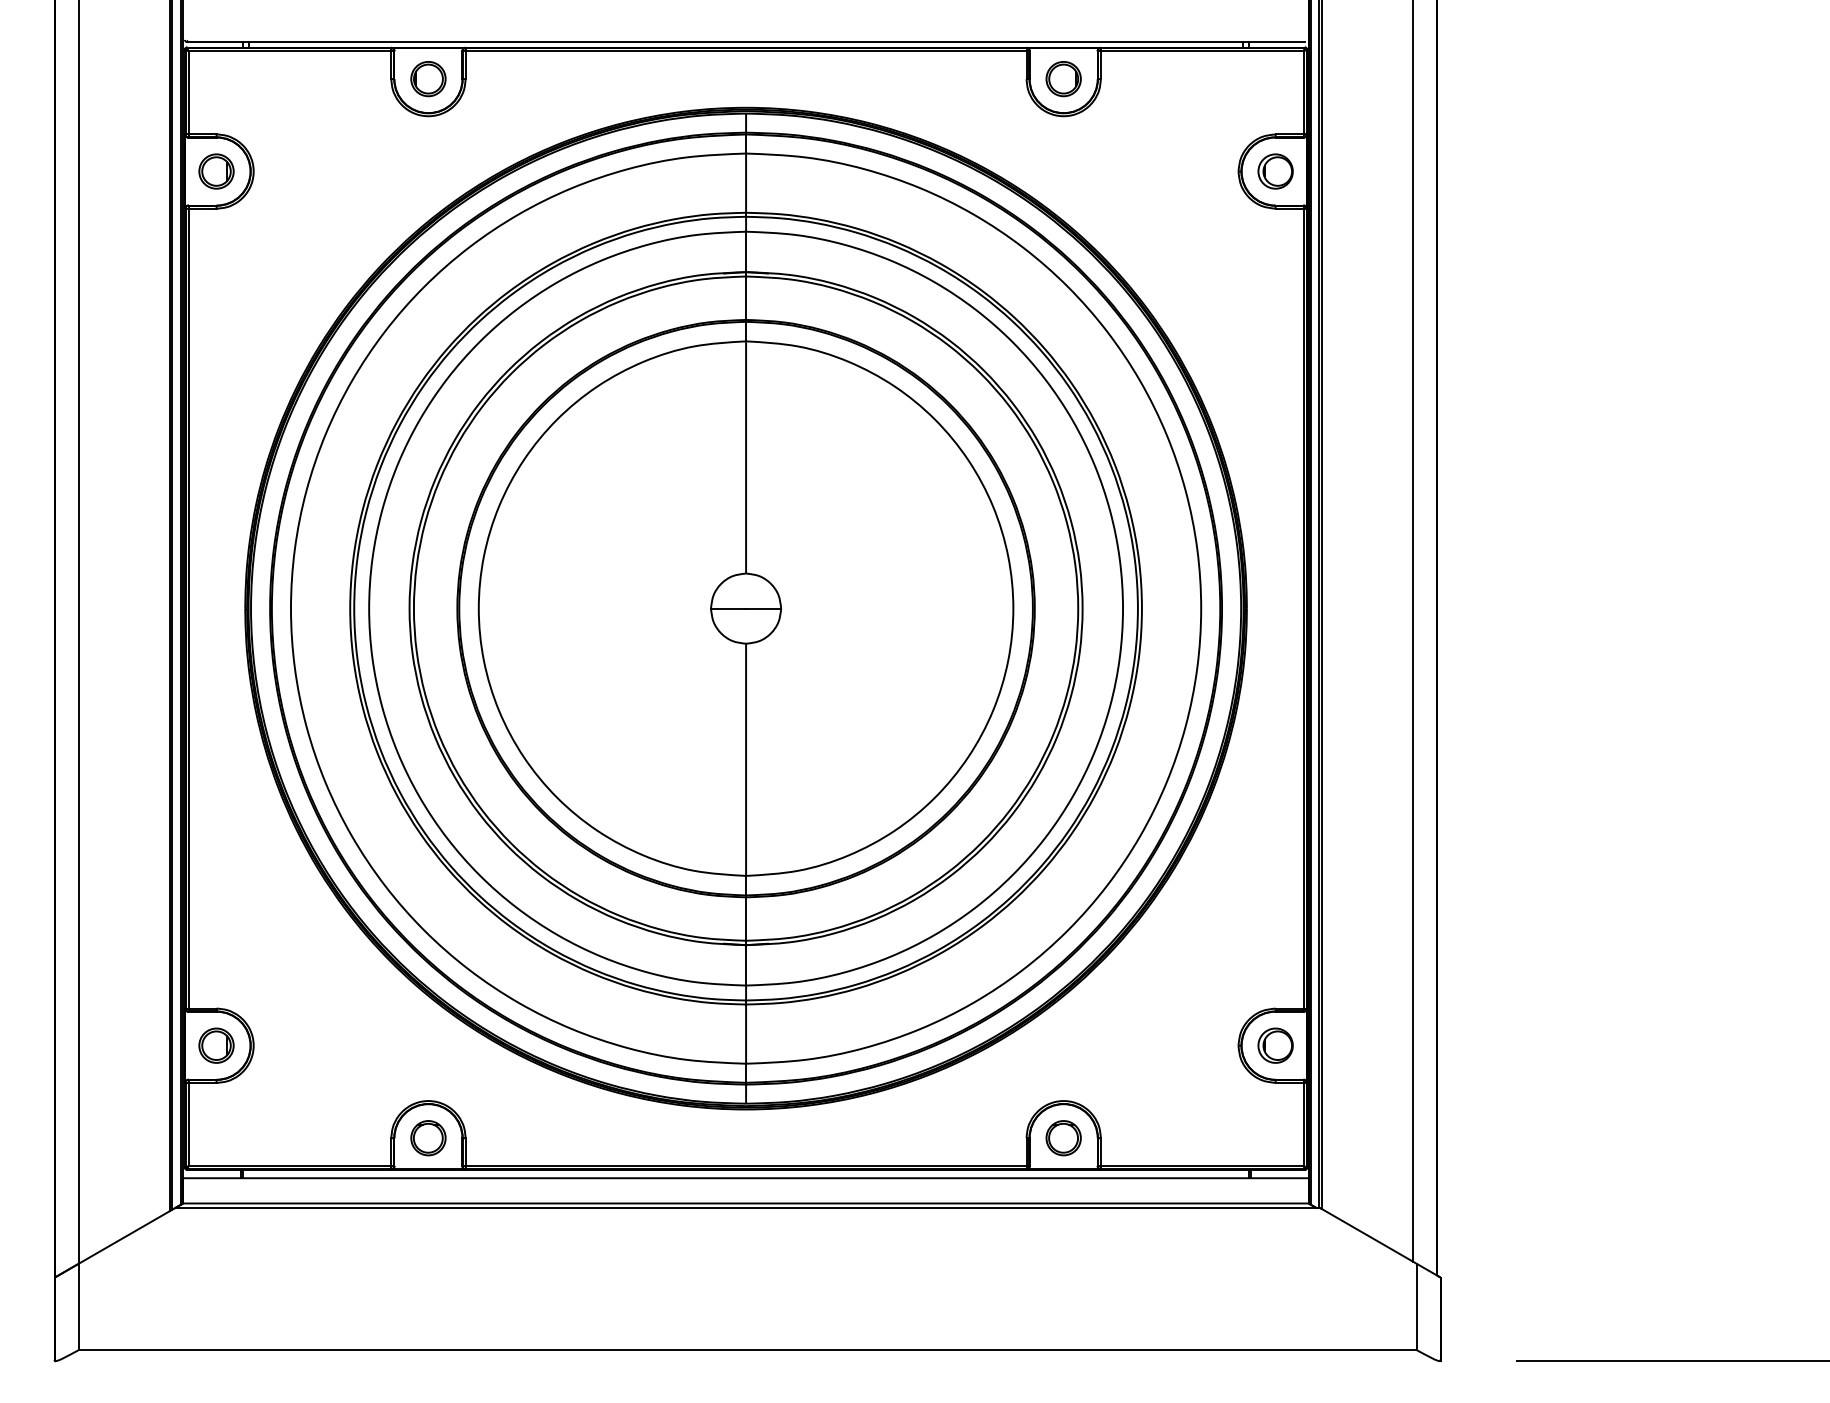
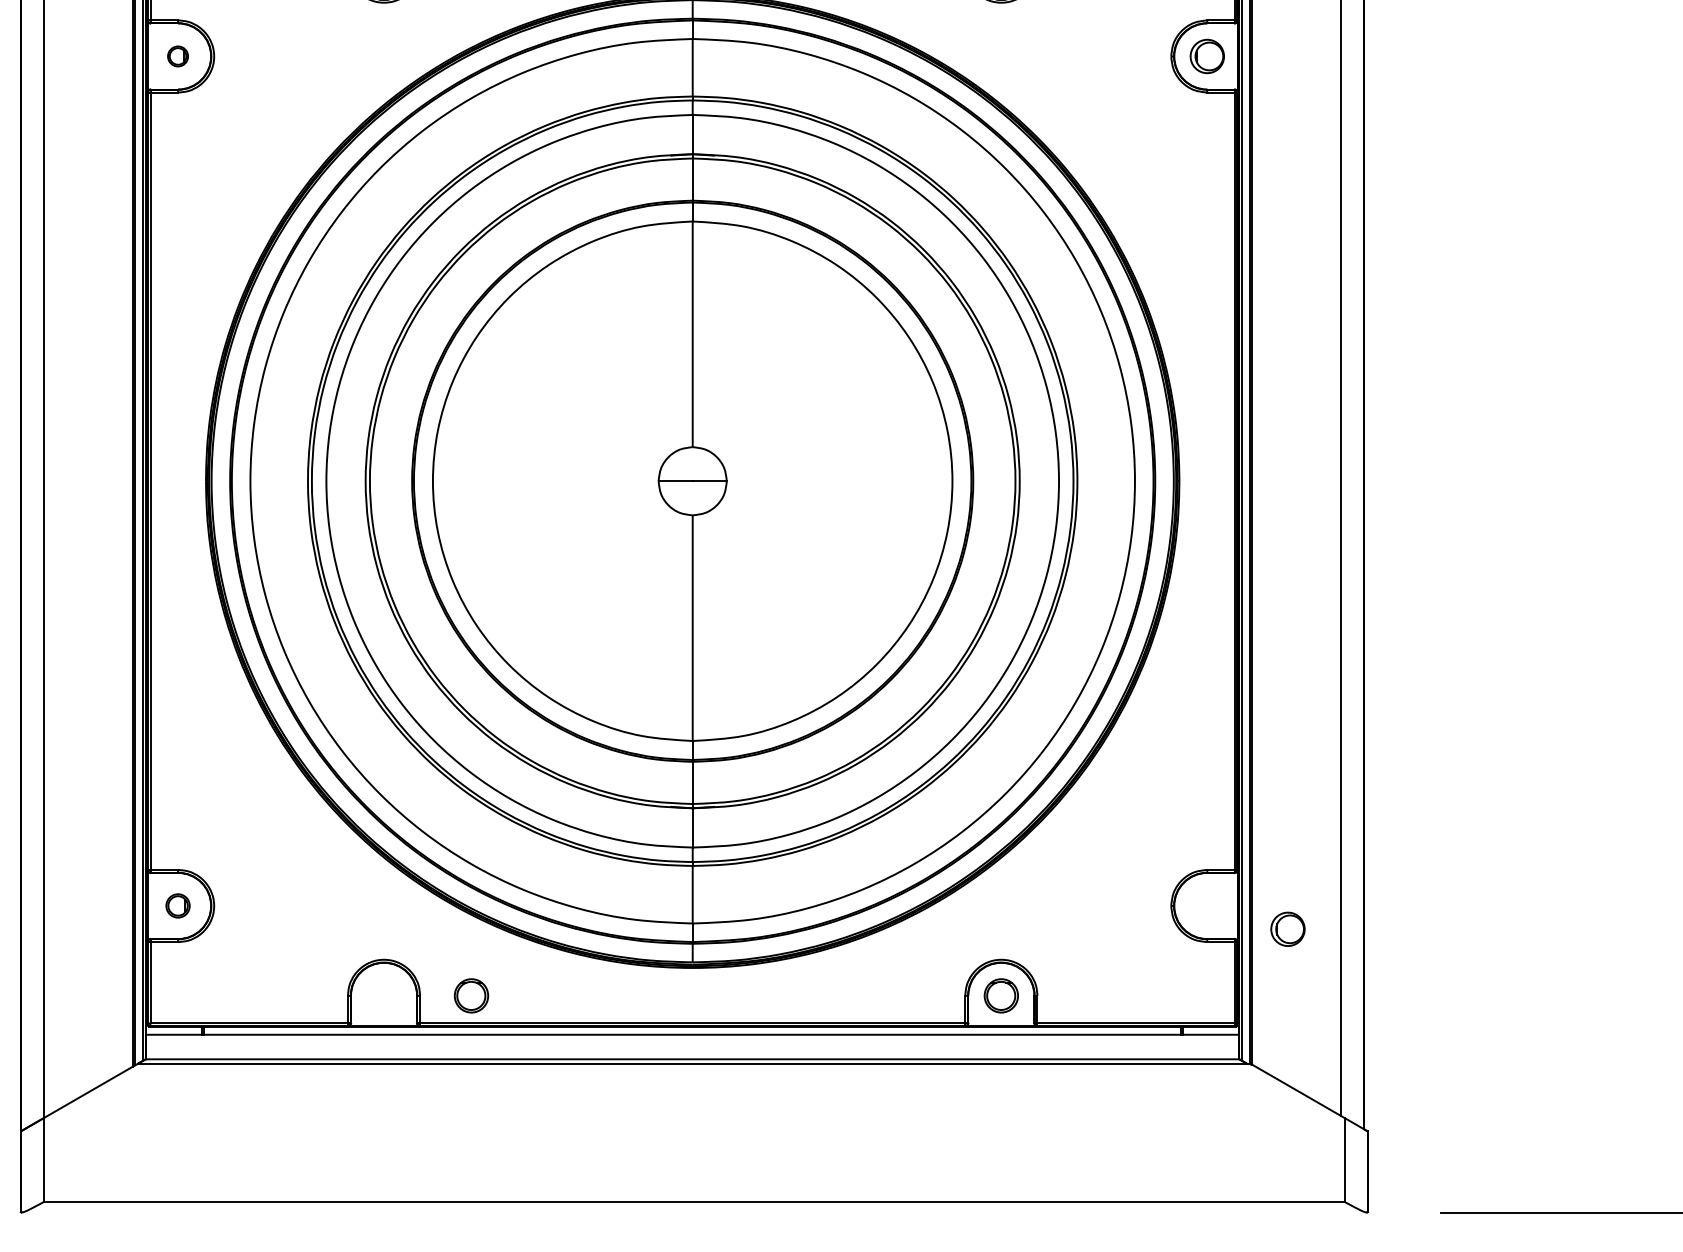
part: (216, 171) -> (178, 56), size x0.6
part: (216, 1045) -> (178, 905), size x0.7
part: (1275, 1045) -> (1287, 929), moved
part: (428, 1138) -> (471, 996), moved

